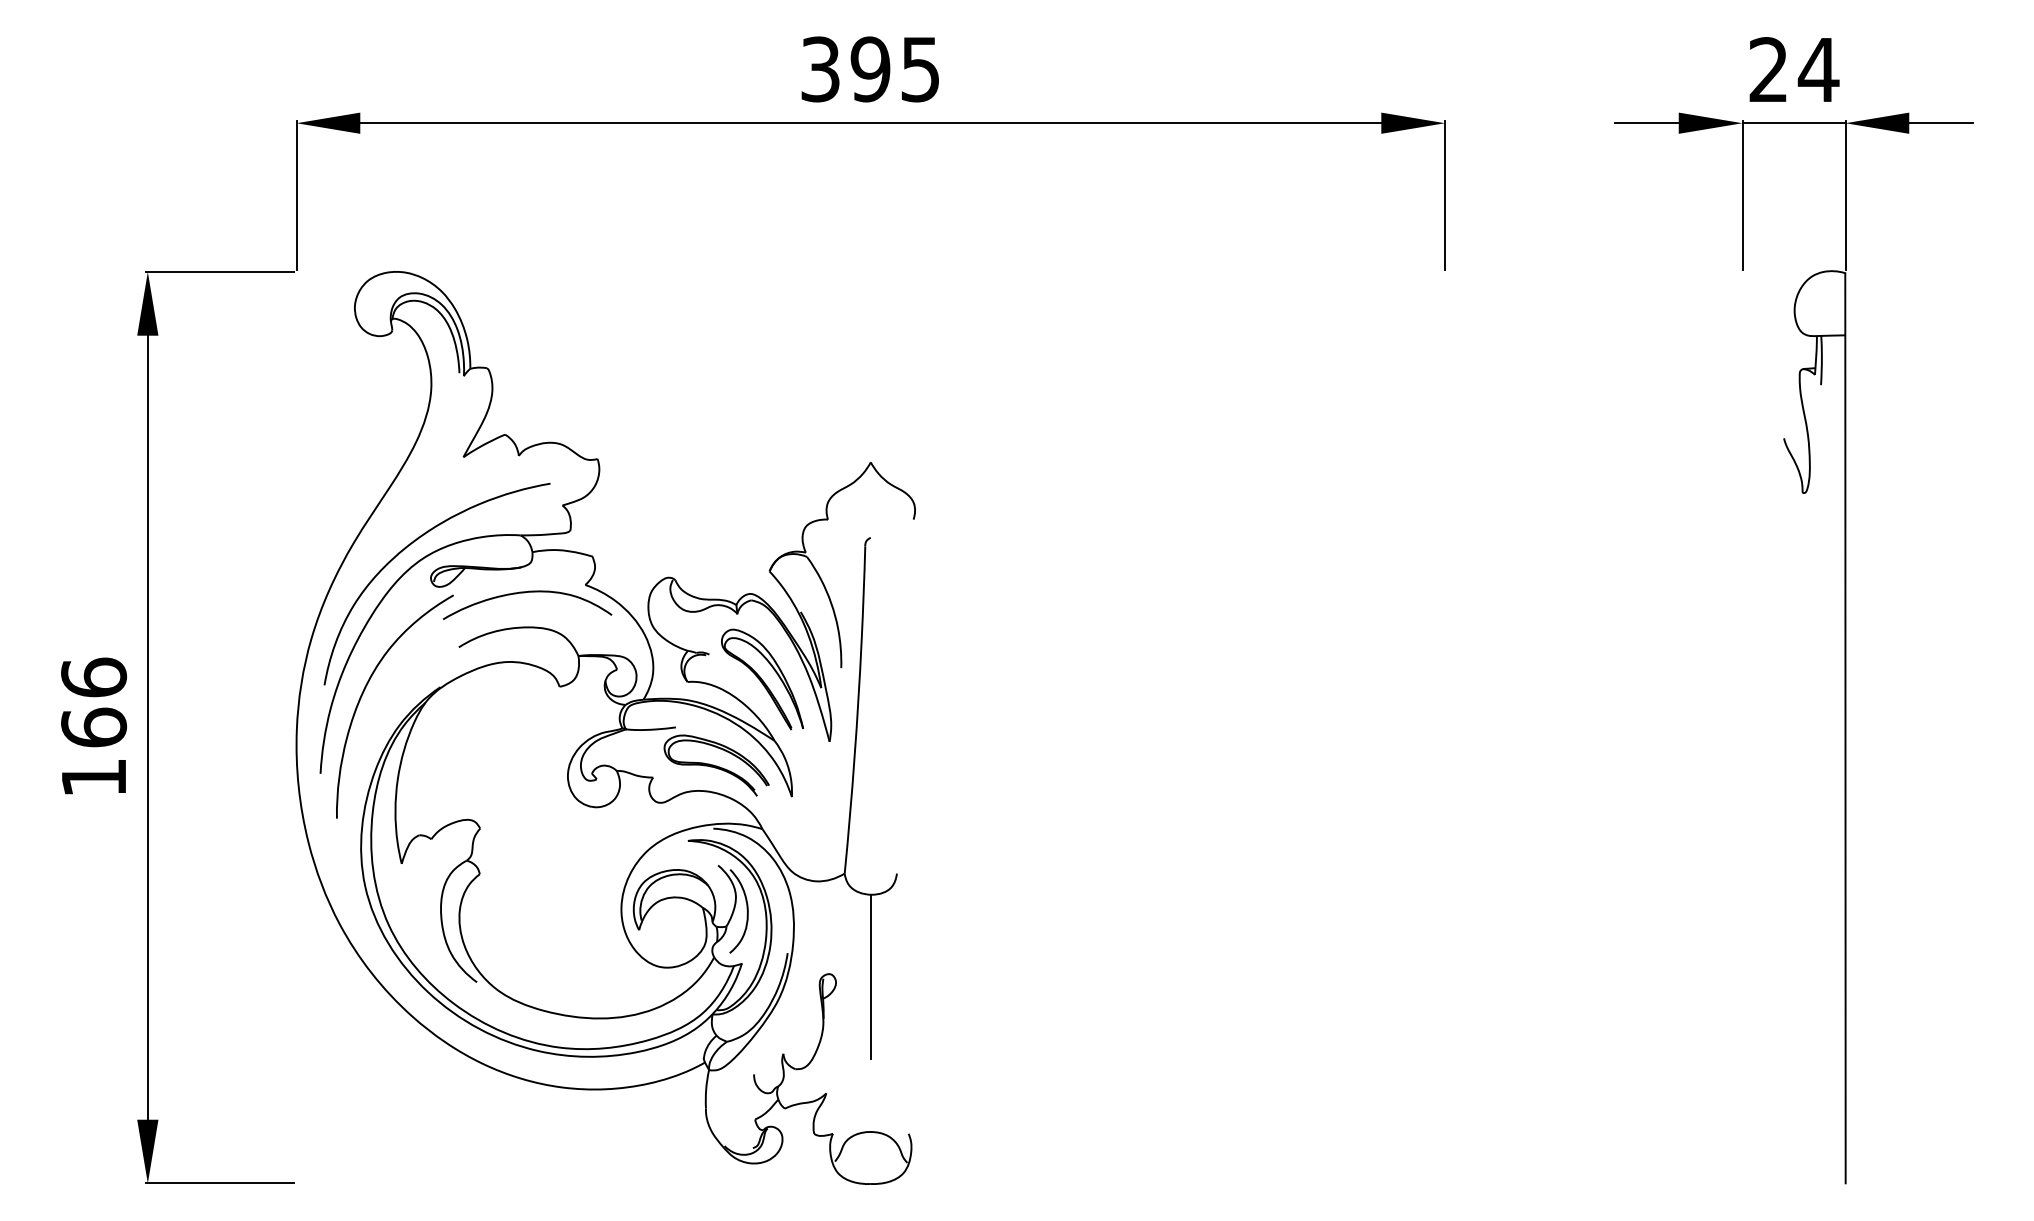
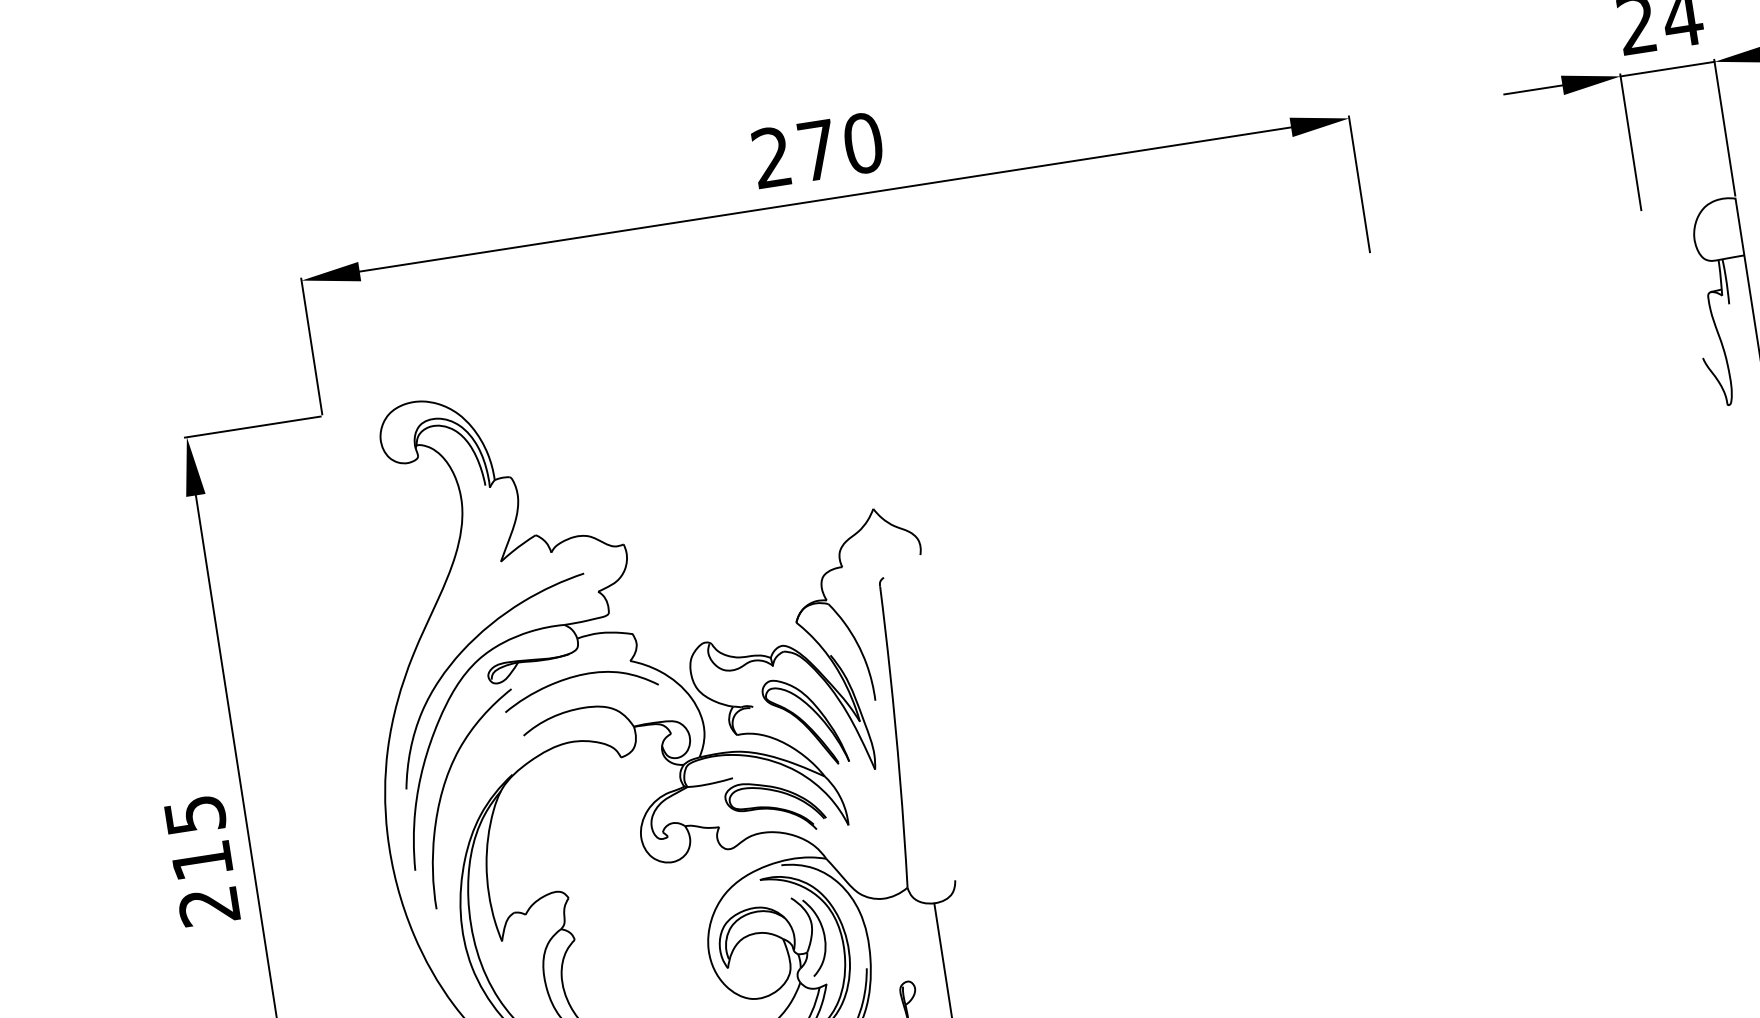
text: (870, 69) -> (817, 150), 395 -> 270
text: (94, 726) -> (202, 859), 166 -> 215

